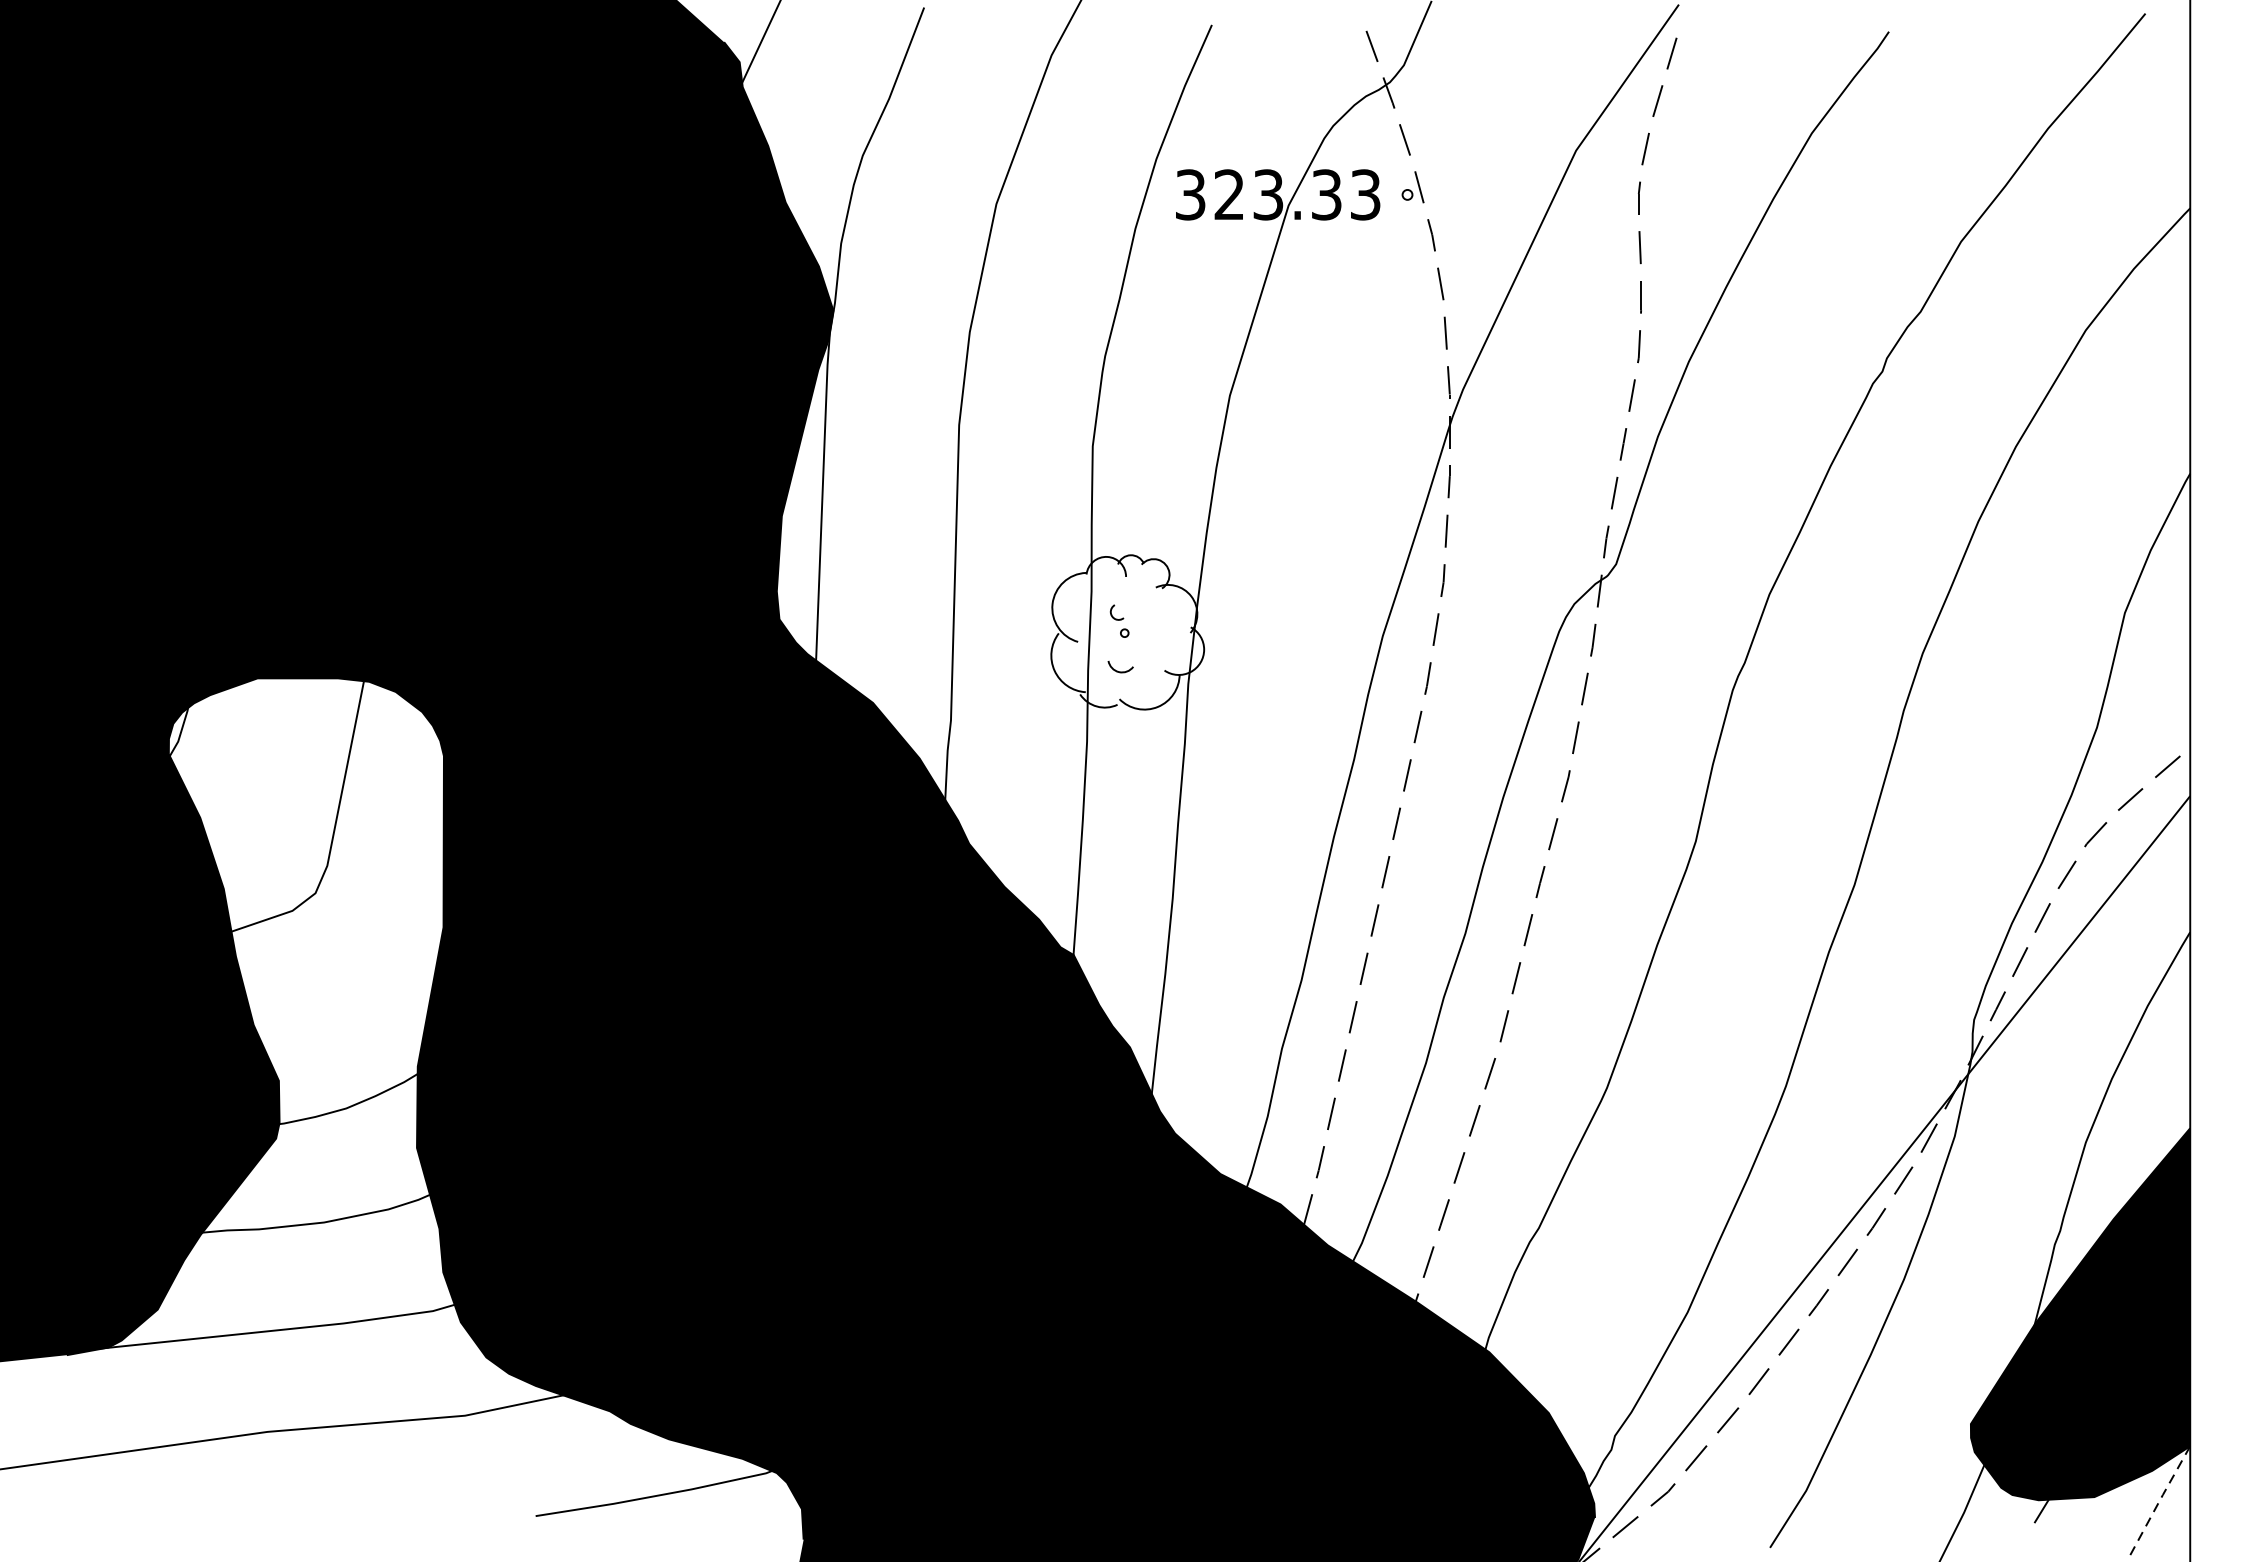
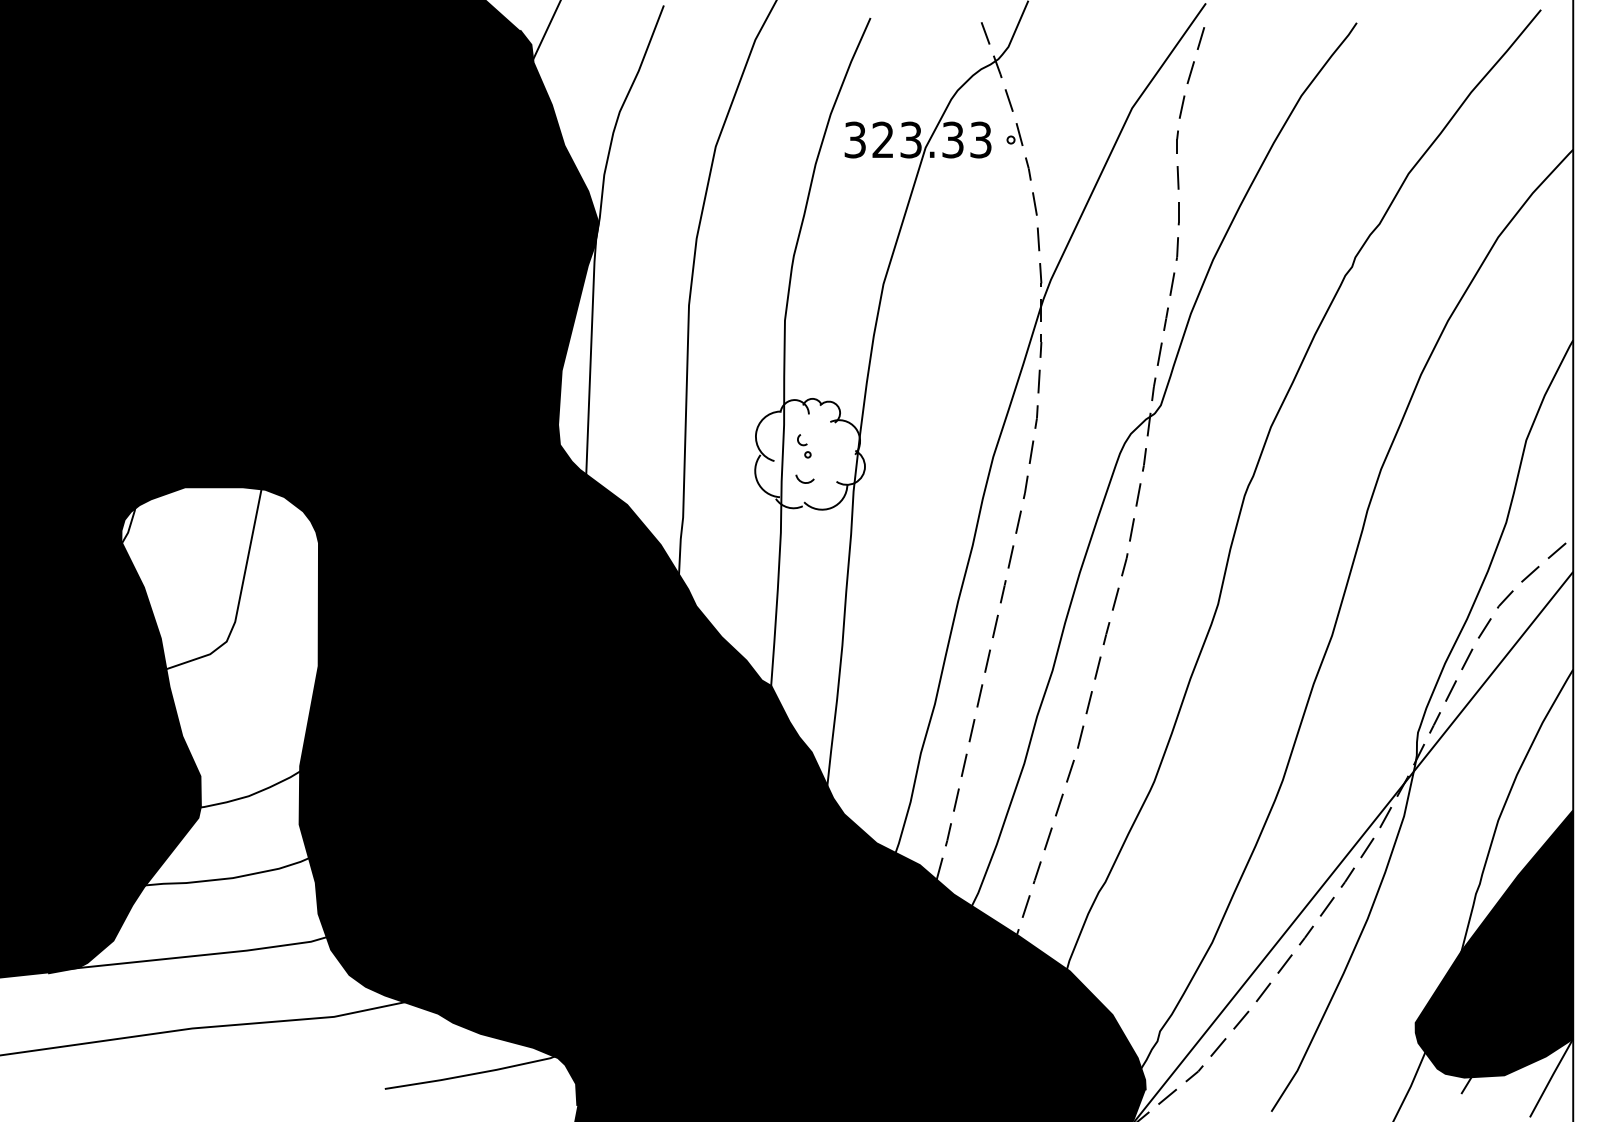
line: (2159, 1500) -> (1551, 1077), dashed -> solid

